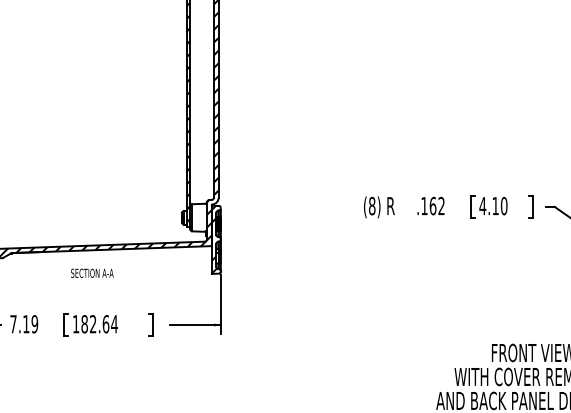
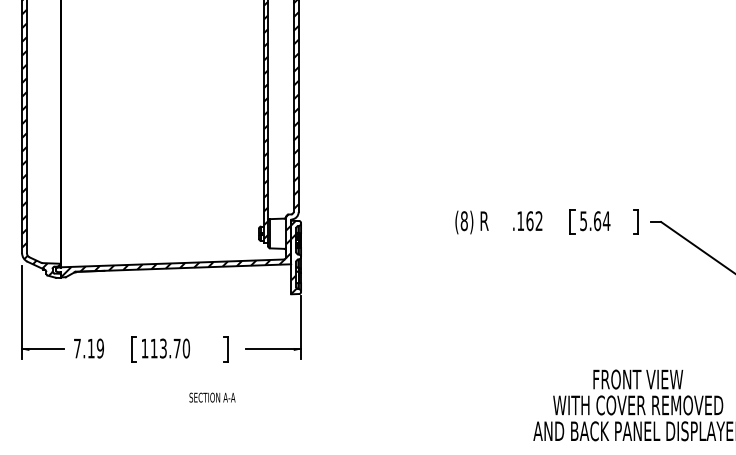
text: (492, 206) -> (594, 221), 4.10 -> 5.64
text: (92, 273) -> (212, 397), moved
text: (99, 324) -> (170, 348), 182.64 -> 113.70

